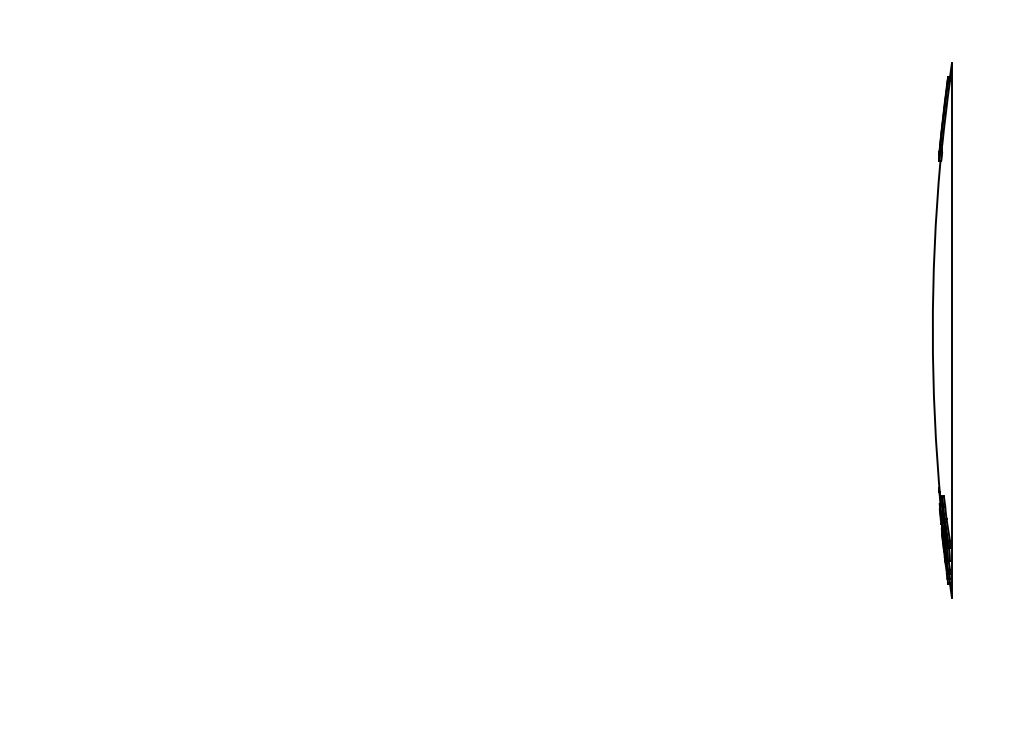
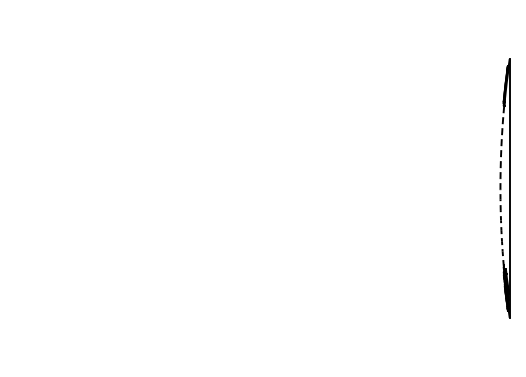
arc: (932, 332) -> (500, 189), solid -> dashed

